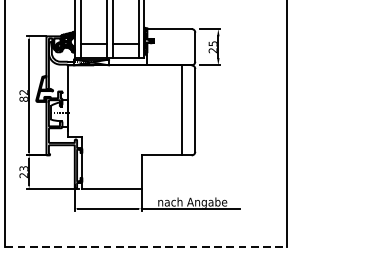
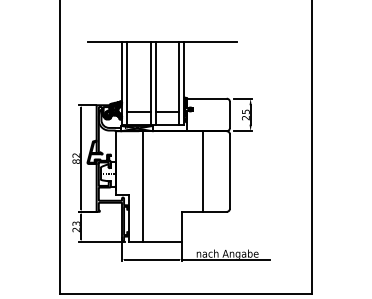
line: (181, 110) -> (202, 171), moved
line: (97, 127) -> (142, 186), added
line: (146, 246) -> (186, 293), dashed -> solid

